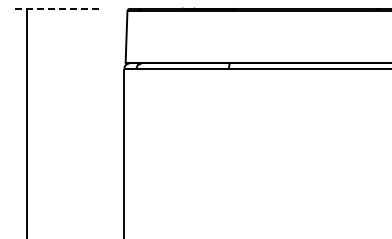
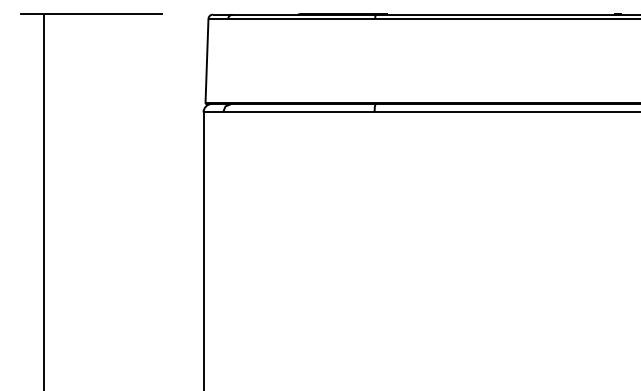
line: (55, 8) -> (90, 14), dashed -> solid

